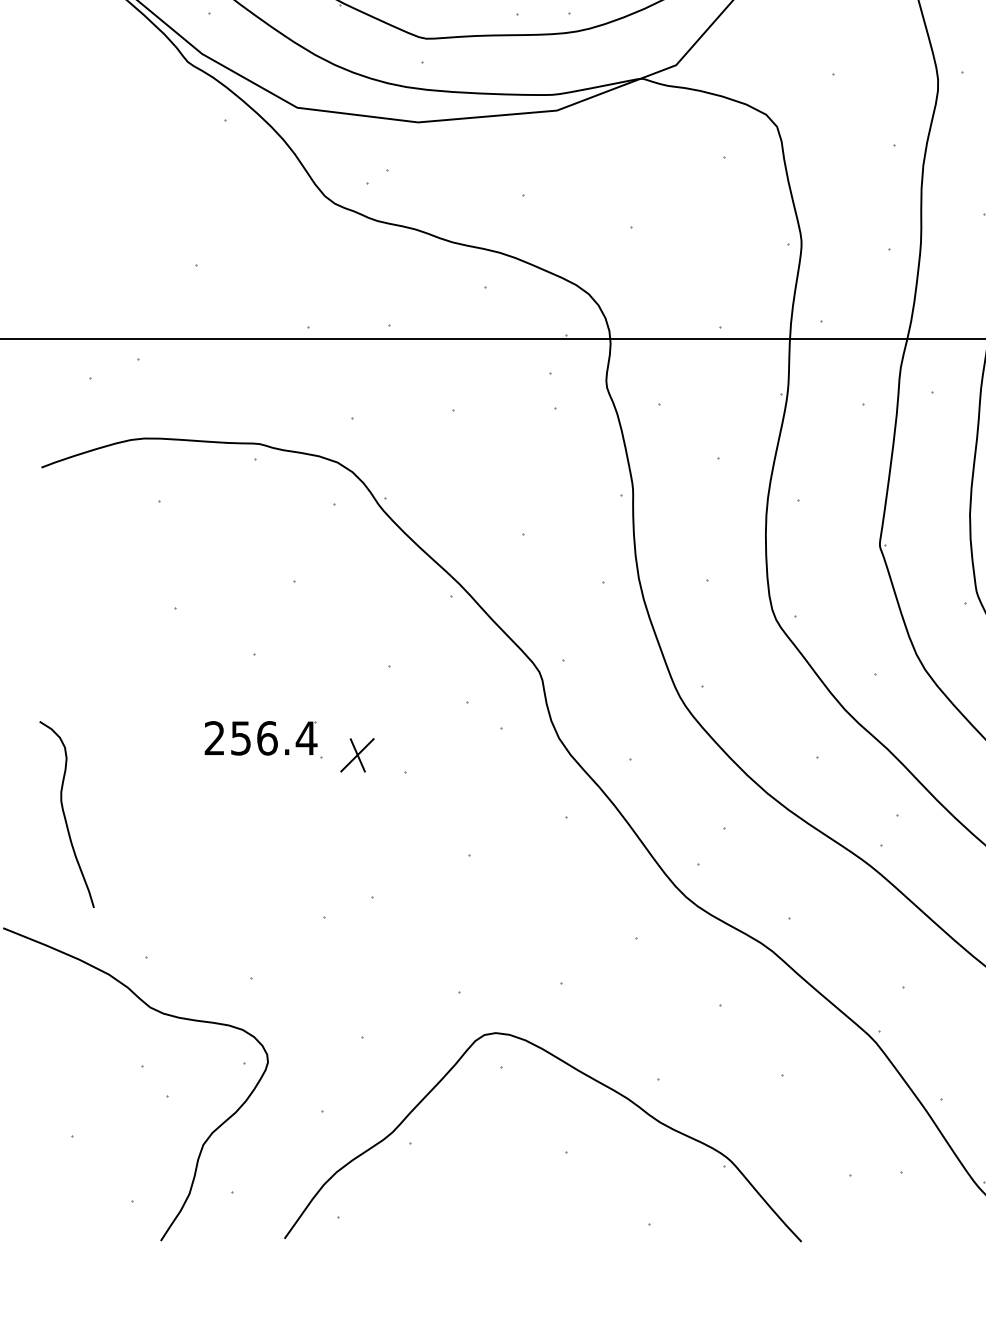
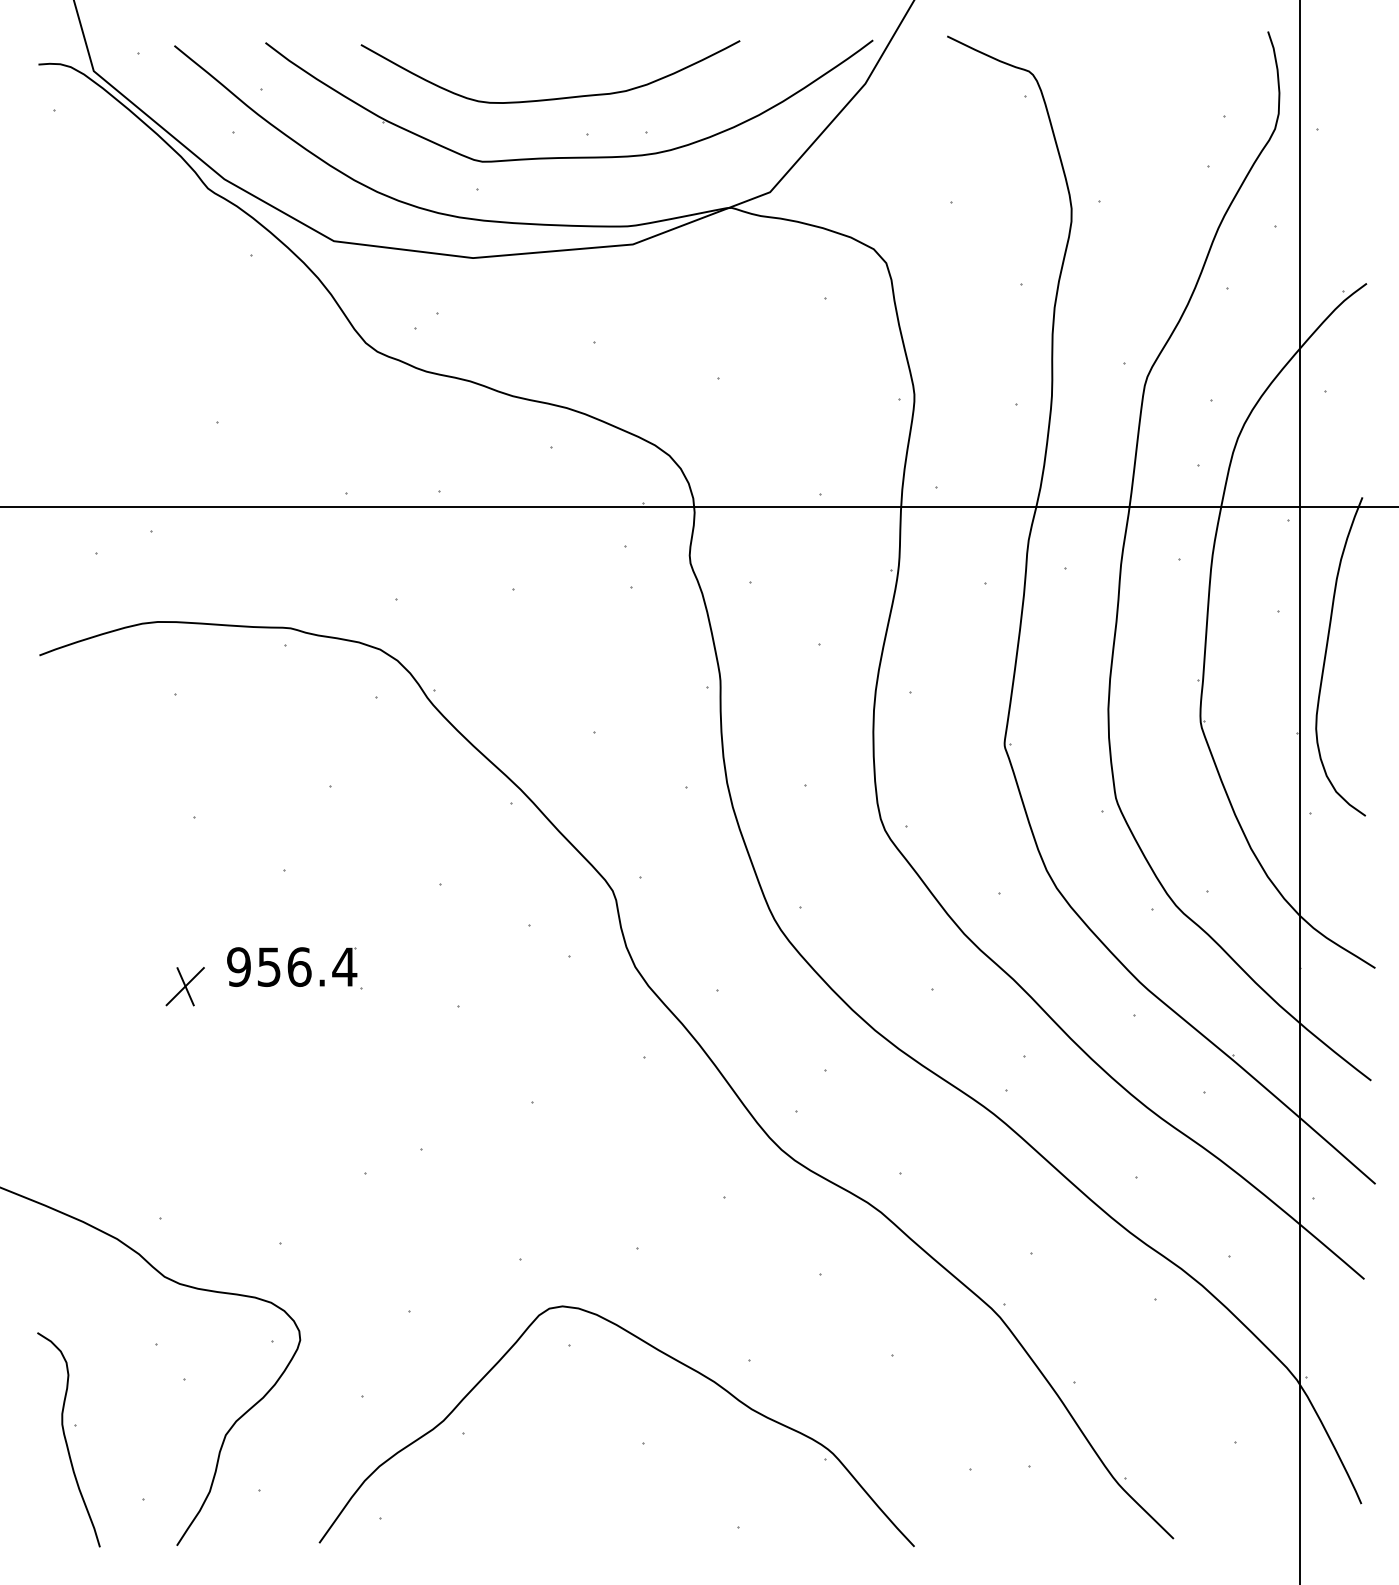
text: (214, 738) -> (238, 967), 256.4 -> 956.4
part: (356, 755) -> (184, 986), moved
curve: (64, 814) -> (66, 1439), moved

